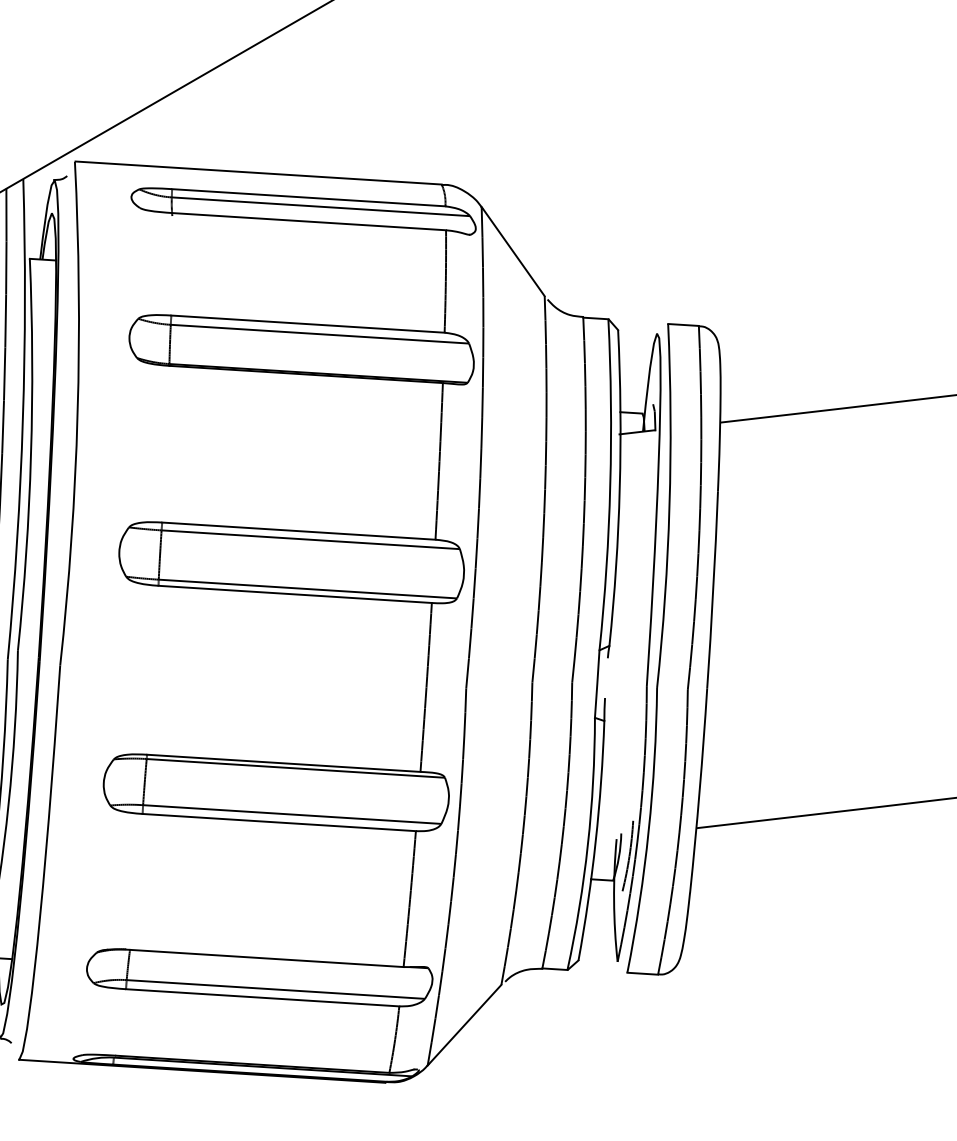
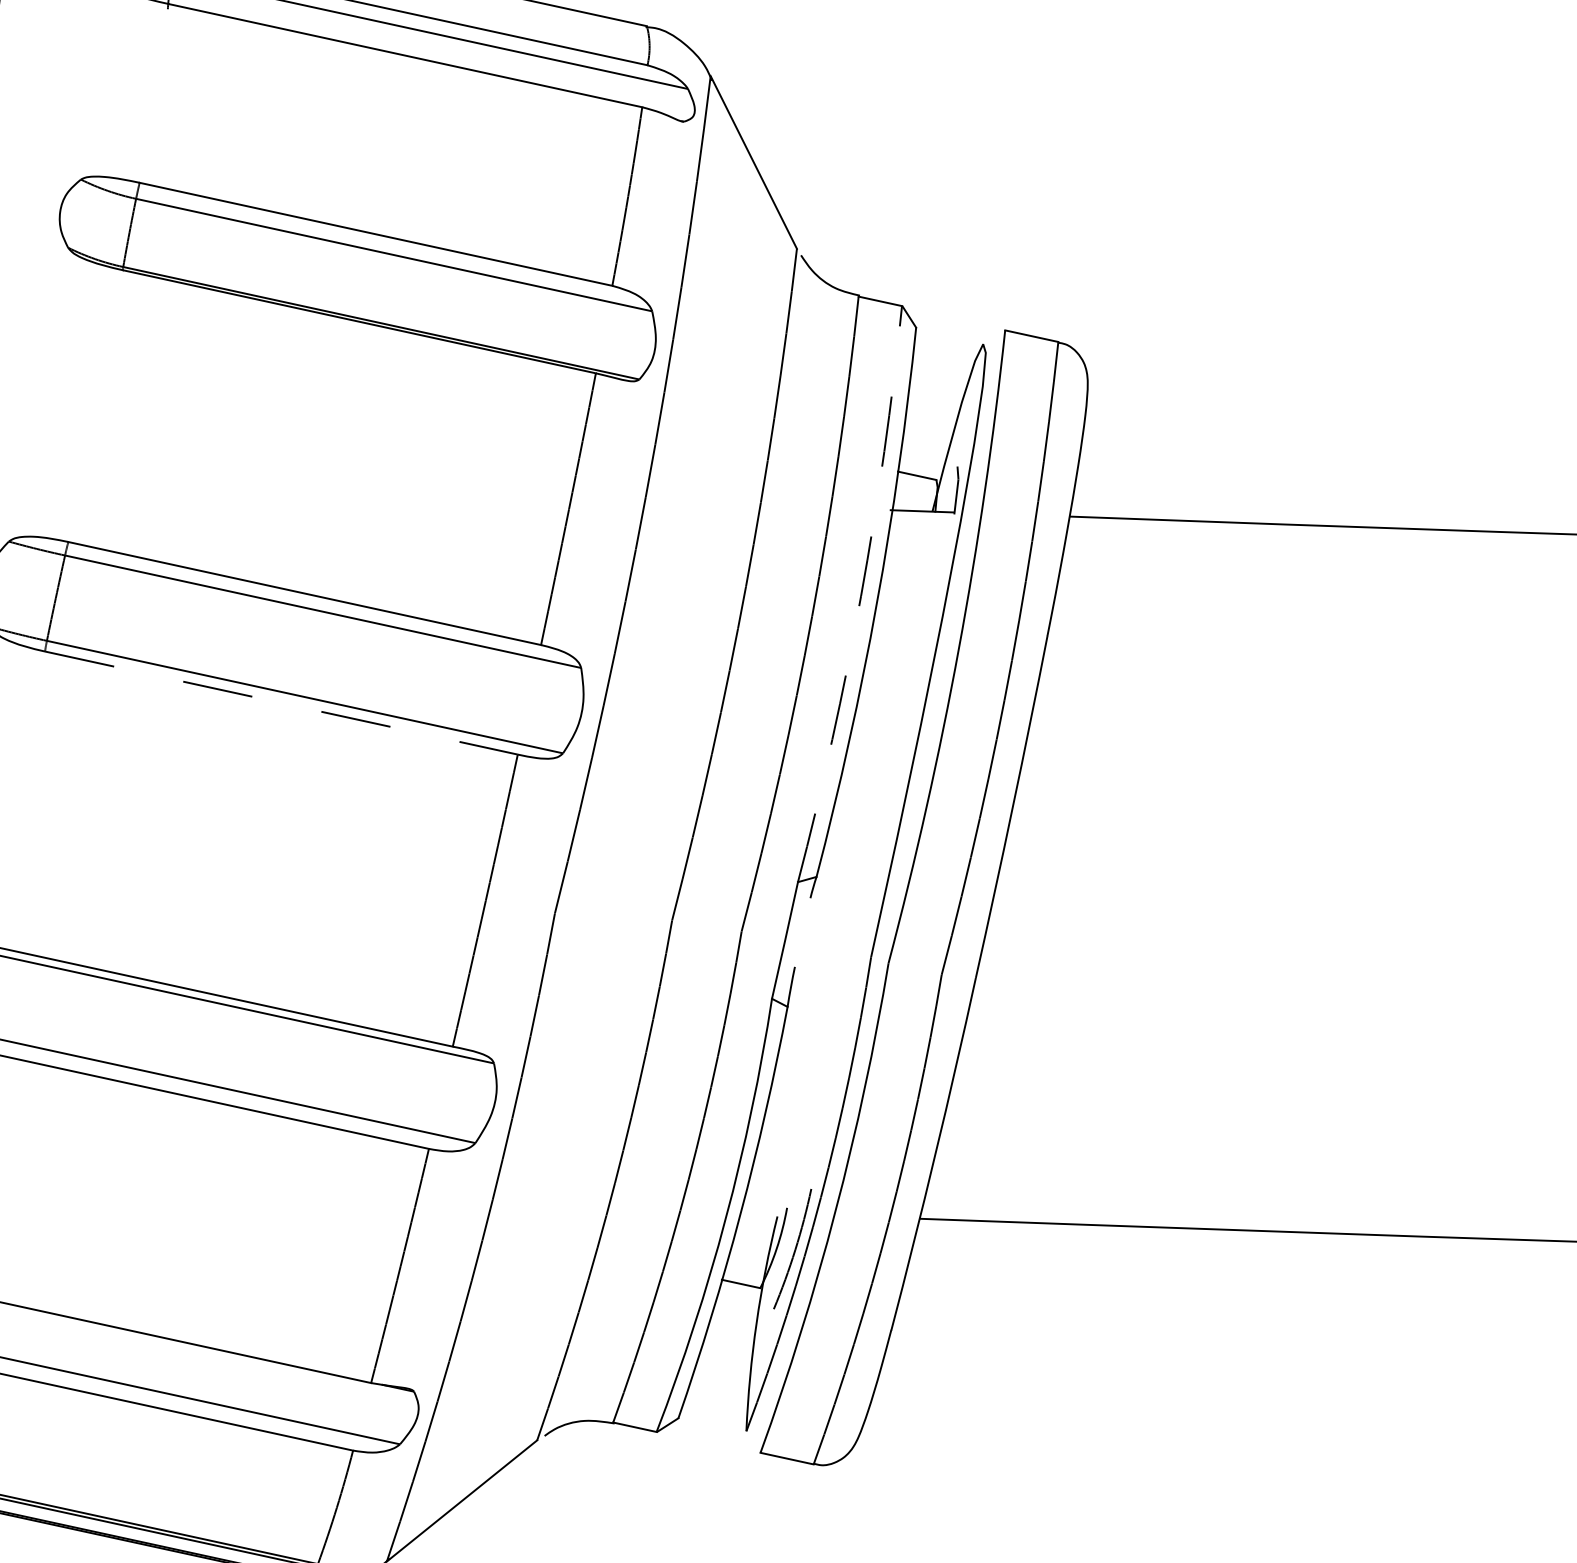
arc: (610, 484) -> (861, 595), solid -> dashed
line: (295, 594) -> (281, 703), solid -> dashed

